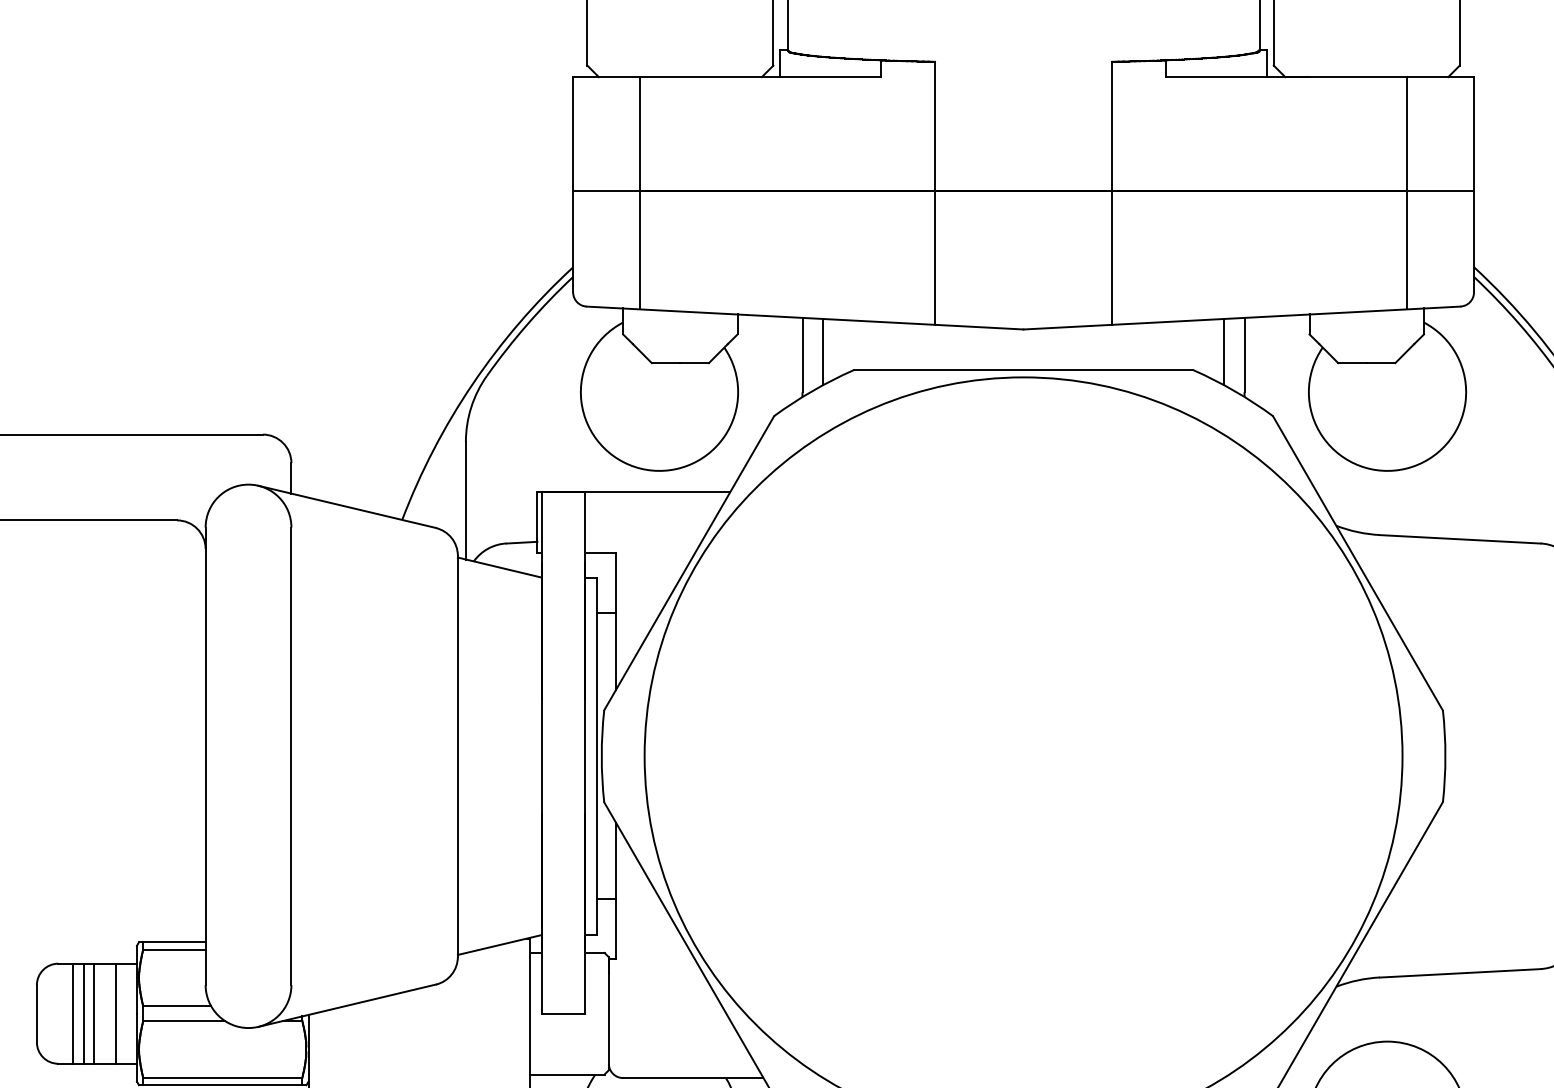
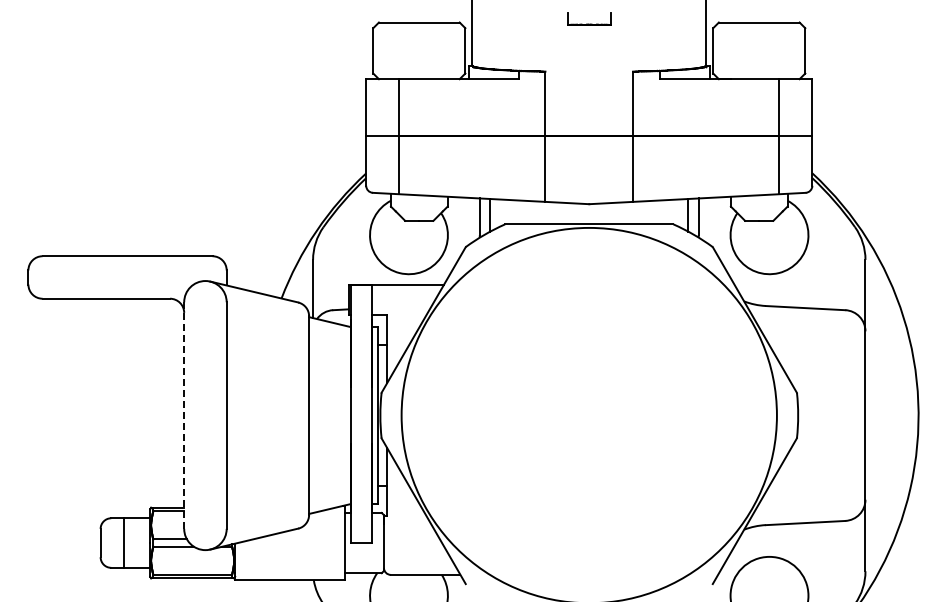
line: (206, 756) -> (184, 415), solid -> dashed
line: (72, 1012) -> (118, 542), removed
line: (93, 1012) -> (128, 542), removed
line: (115, 1012) -> (139, 542), removed

